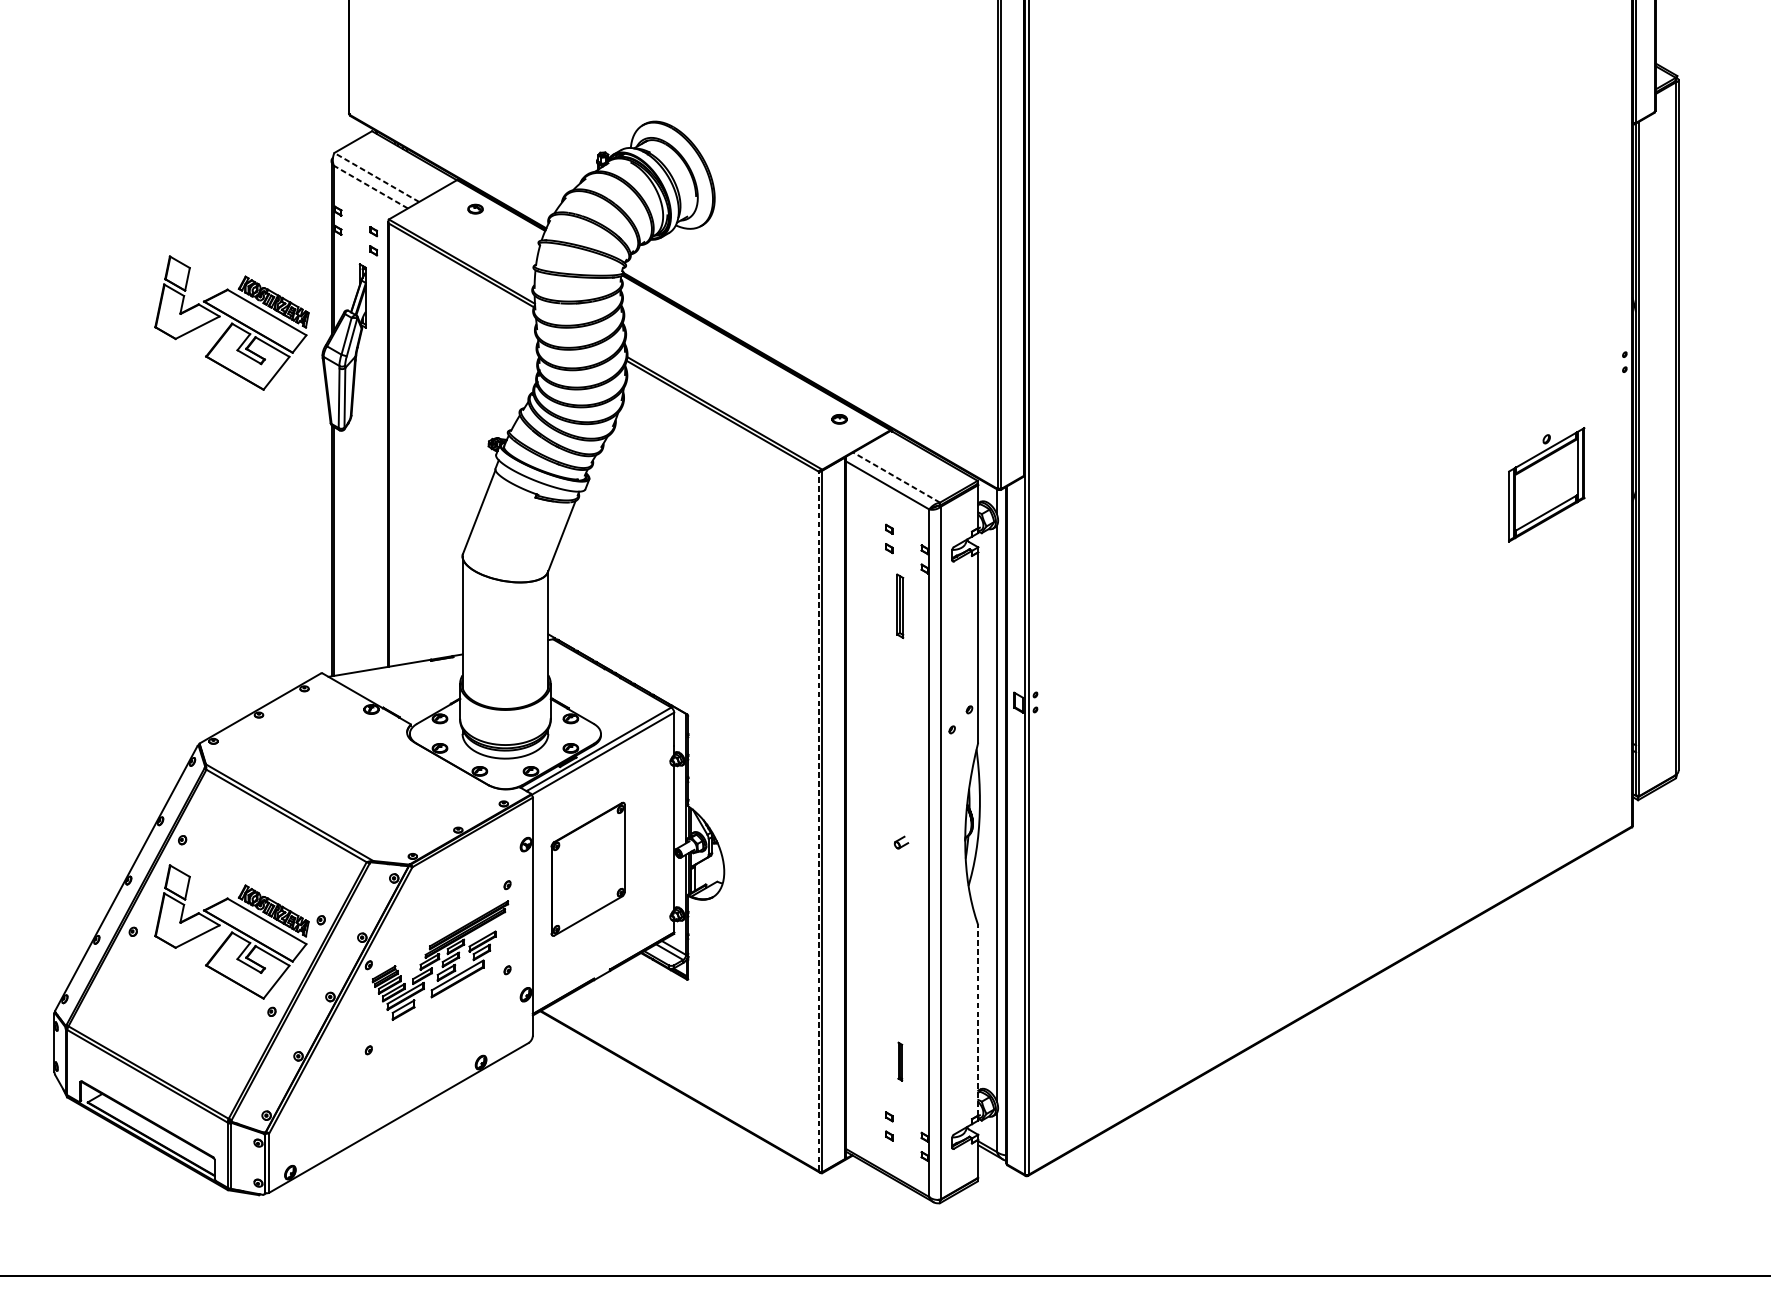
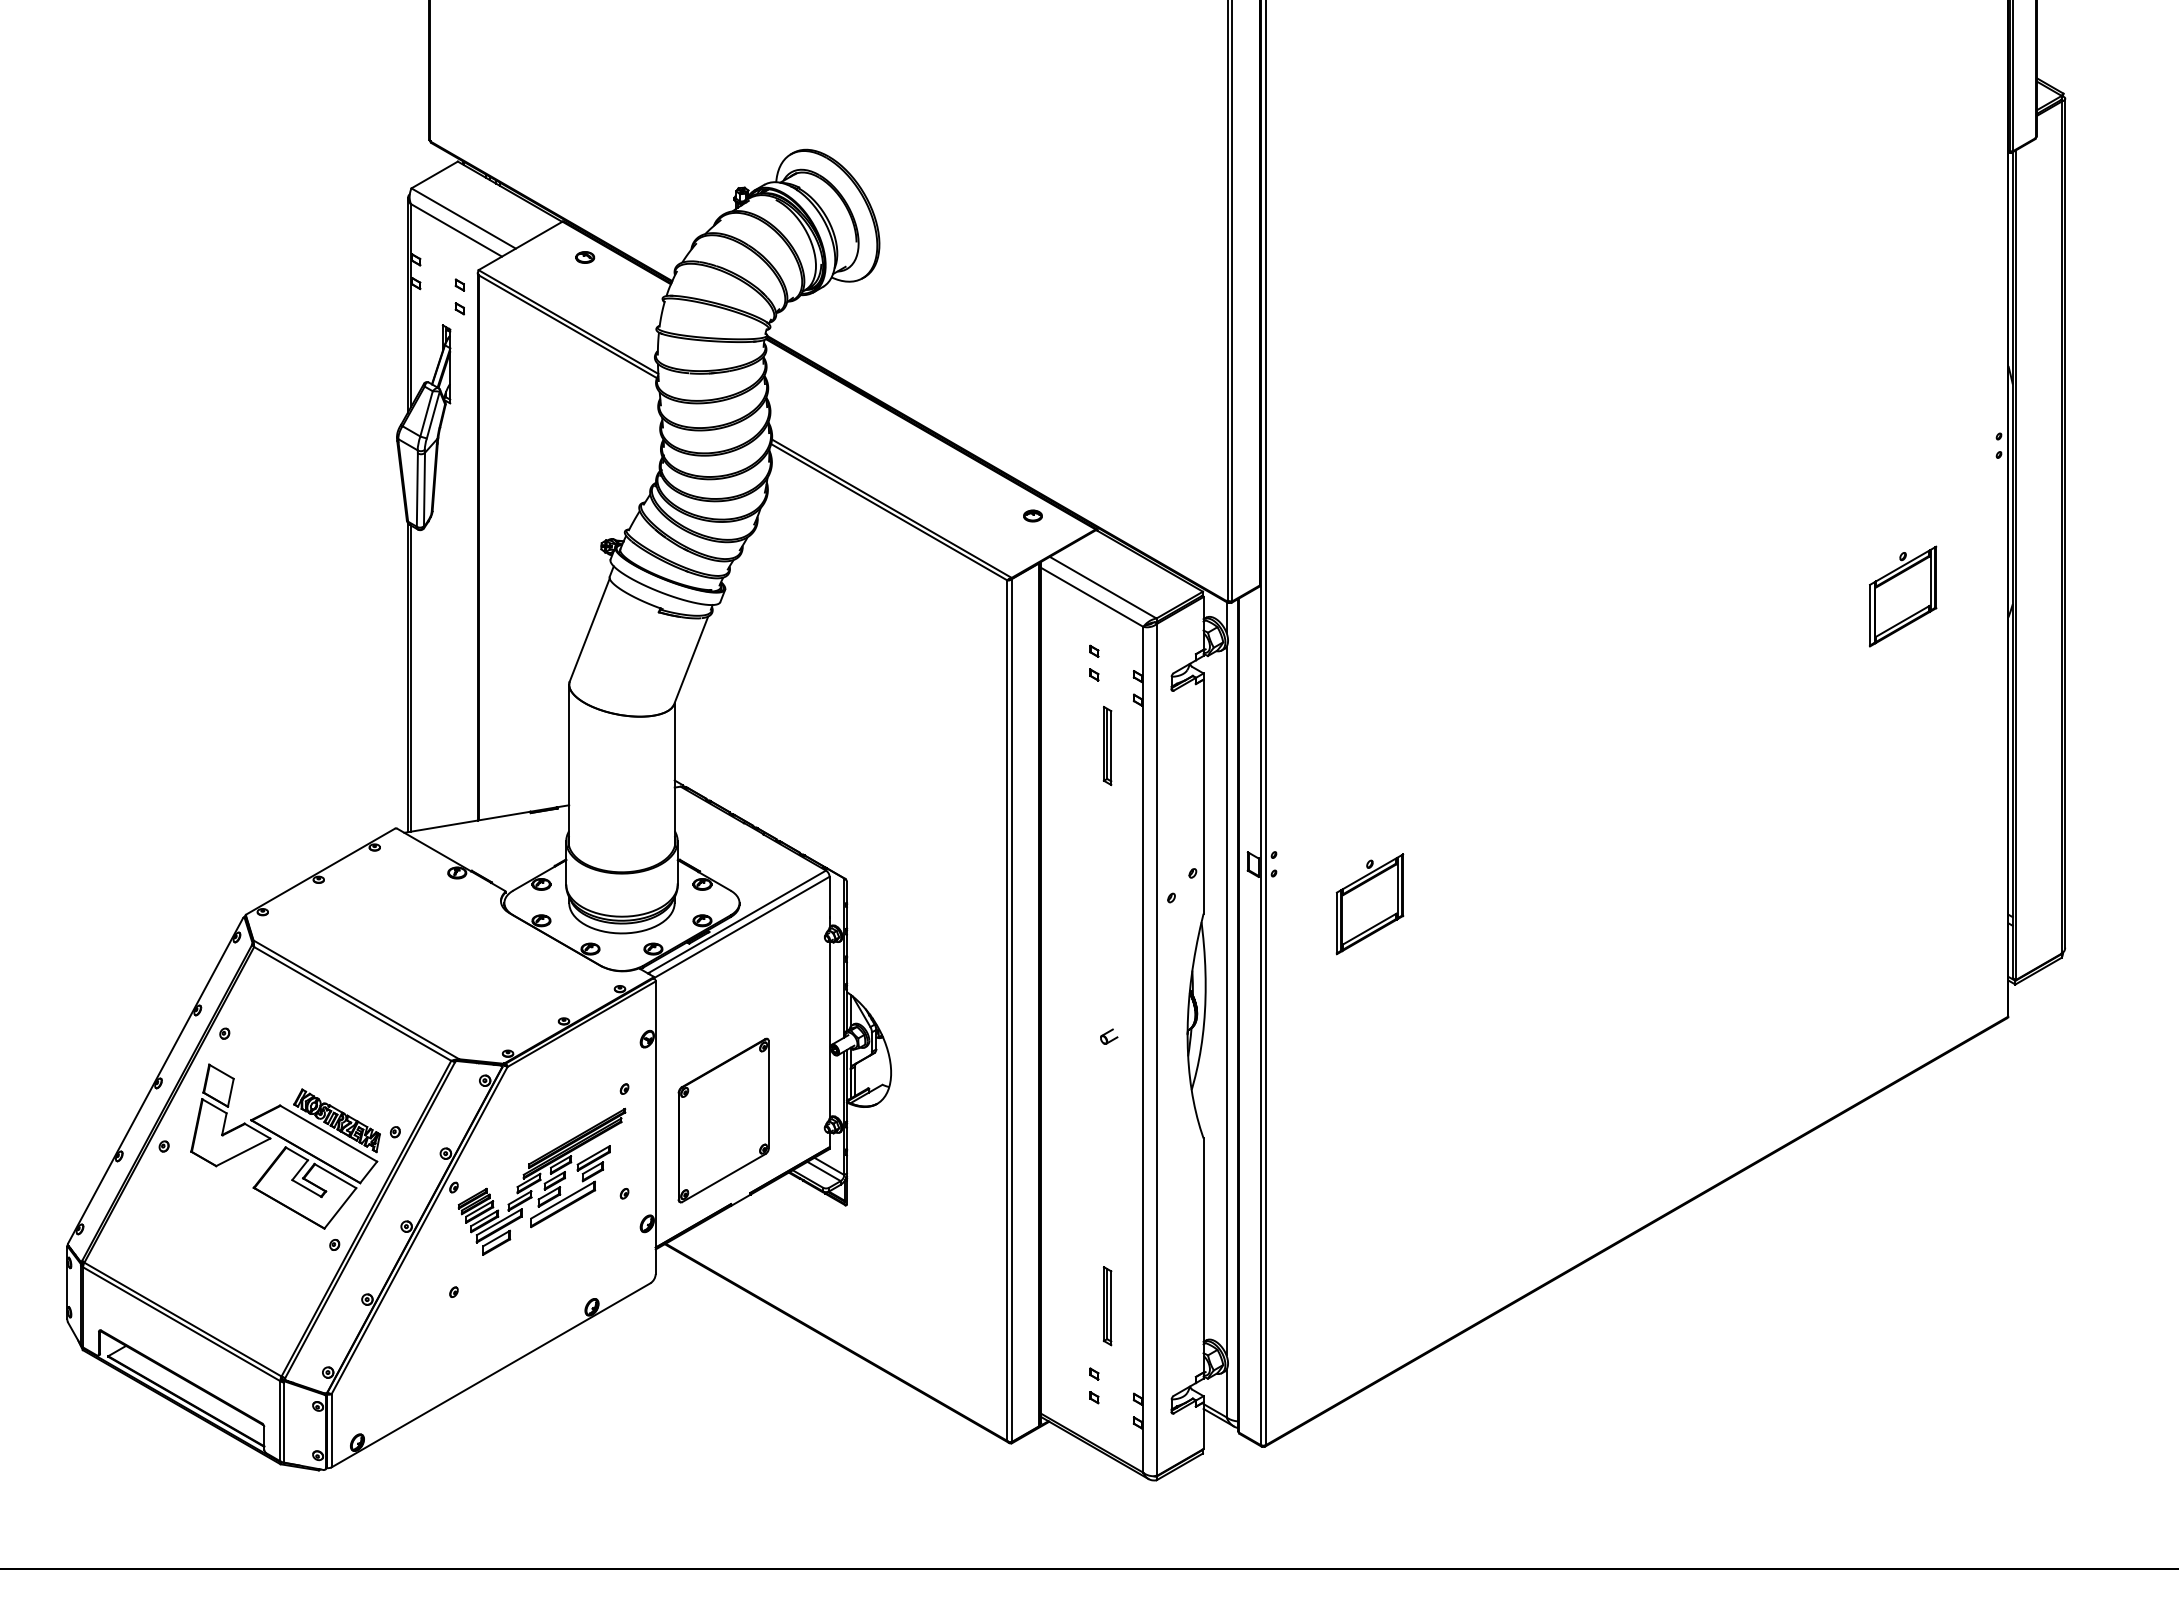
line: (376, 177) -> (463, 218), dashed -> solid
line: (370, 187) -> (456, 230), dashed -> solid
part: (231, 322) -> (285, 397), removed
line: (896, 477) -> (1103, 587), dashed -> solid
part: (1547, 484) -> (1903, 596), size x0.71
part: (1113, 735) -> (1369, 904), added
line: (818, 821) -> (1007, 1010), dashed -> solid
part: (587, 869) -> (723, 1120), moved
line: (978, 1019) -> (1203, 1254), dashed -> solid
part: (900, 1061) -> (1107, 1306), size x1.67

